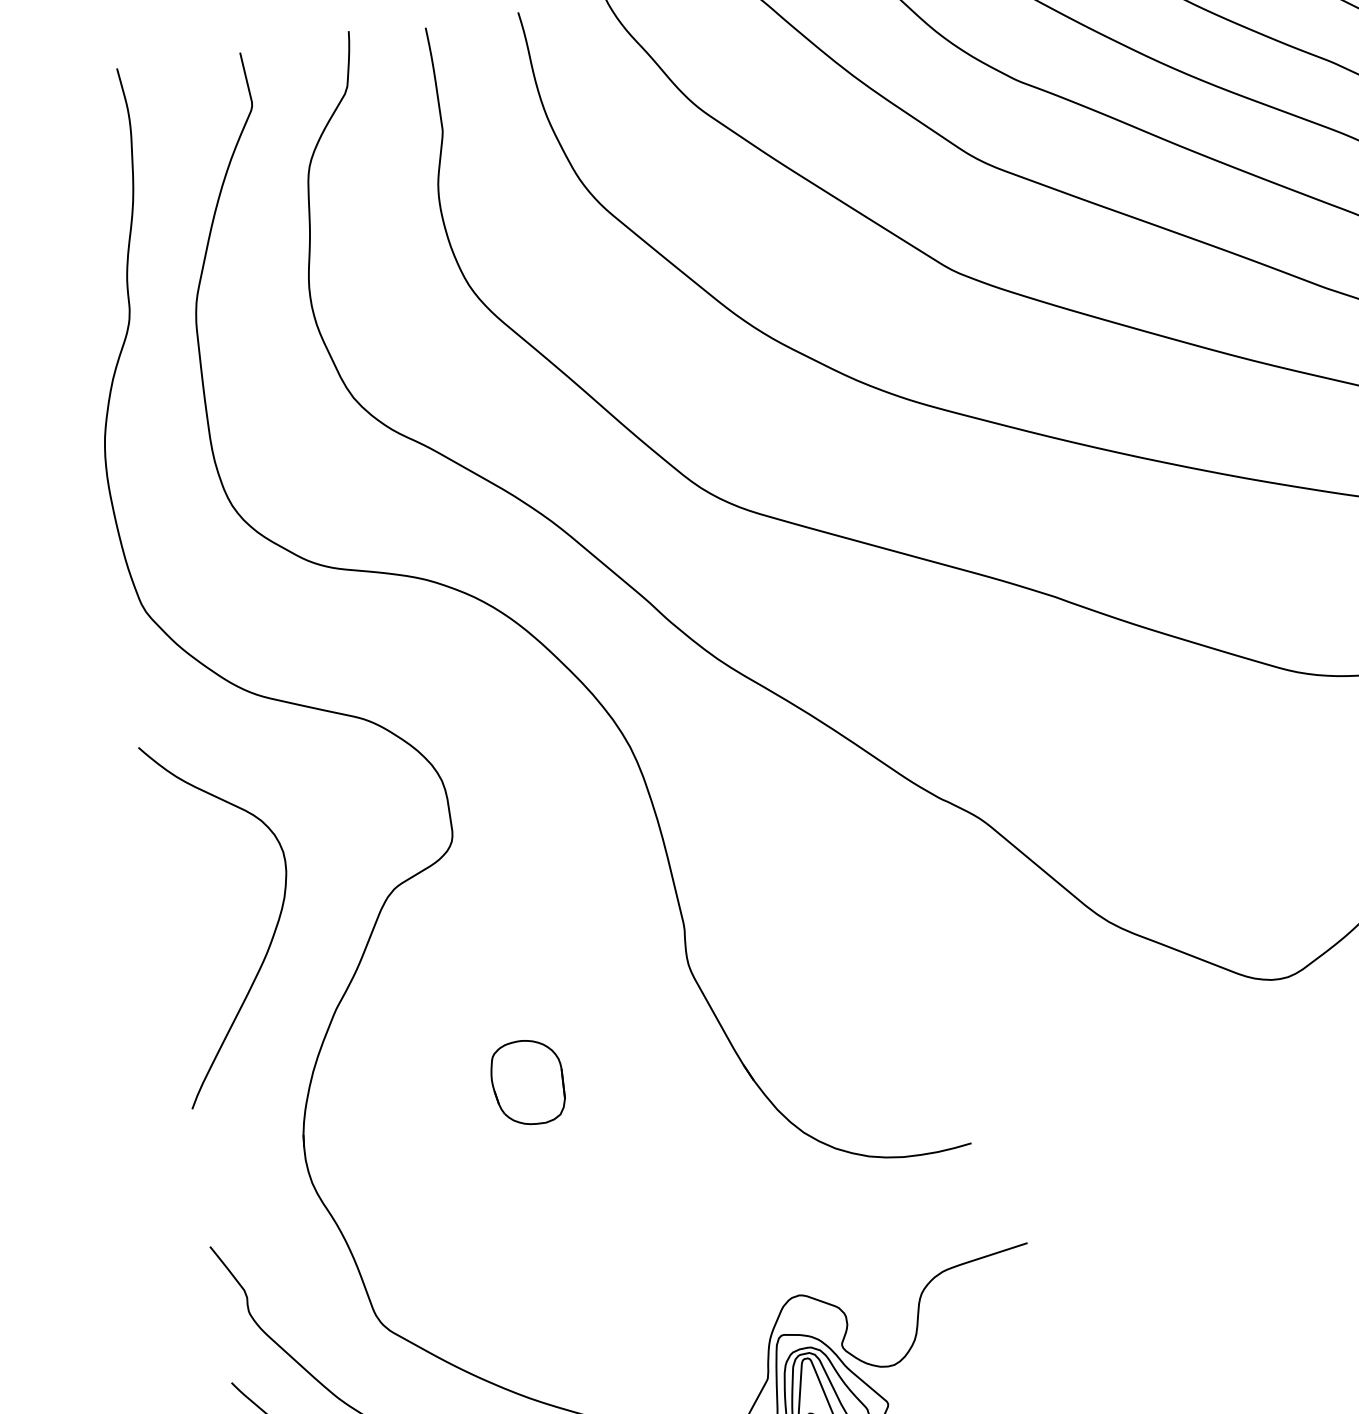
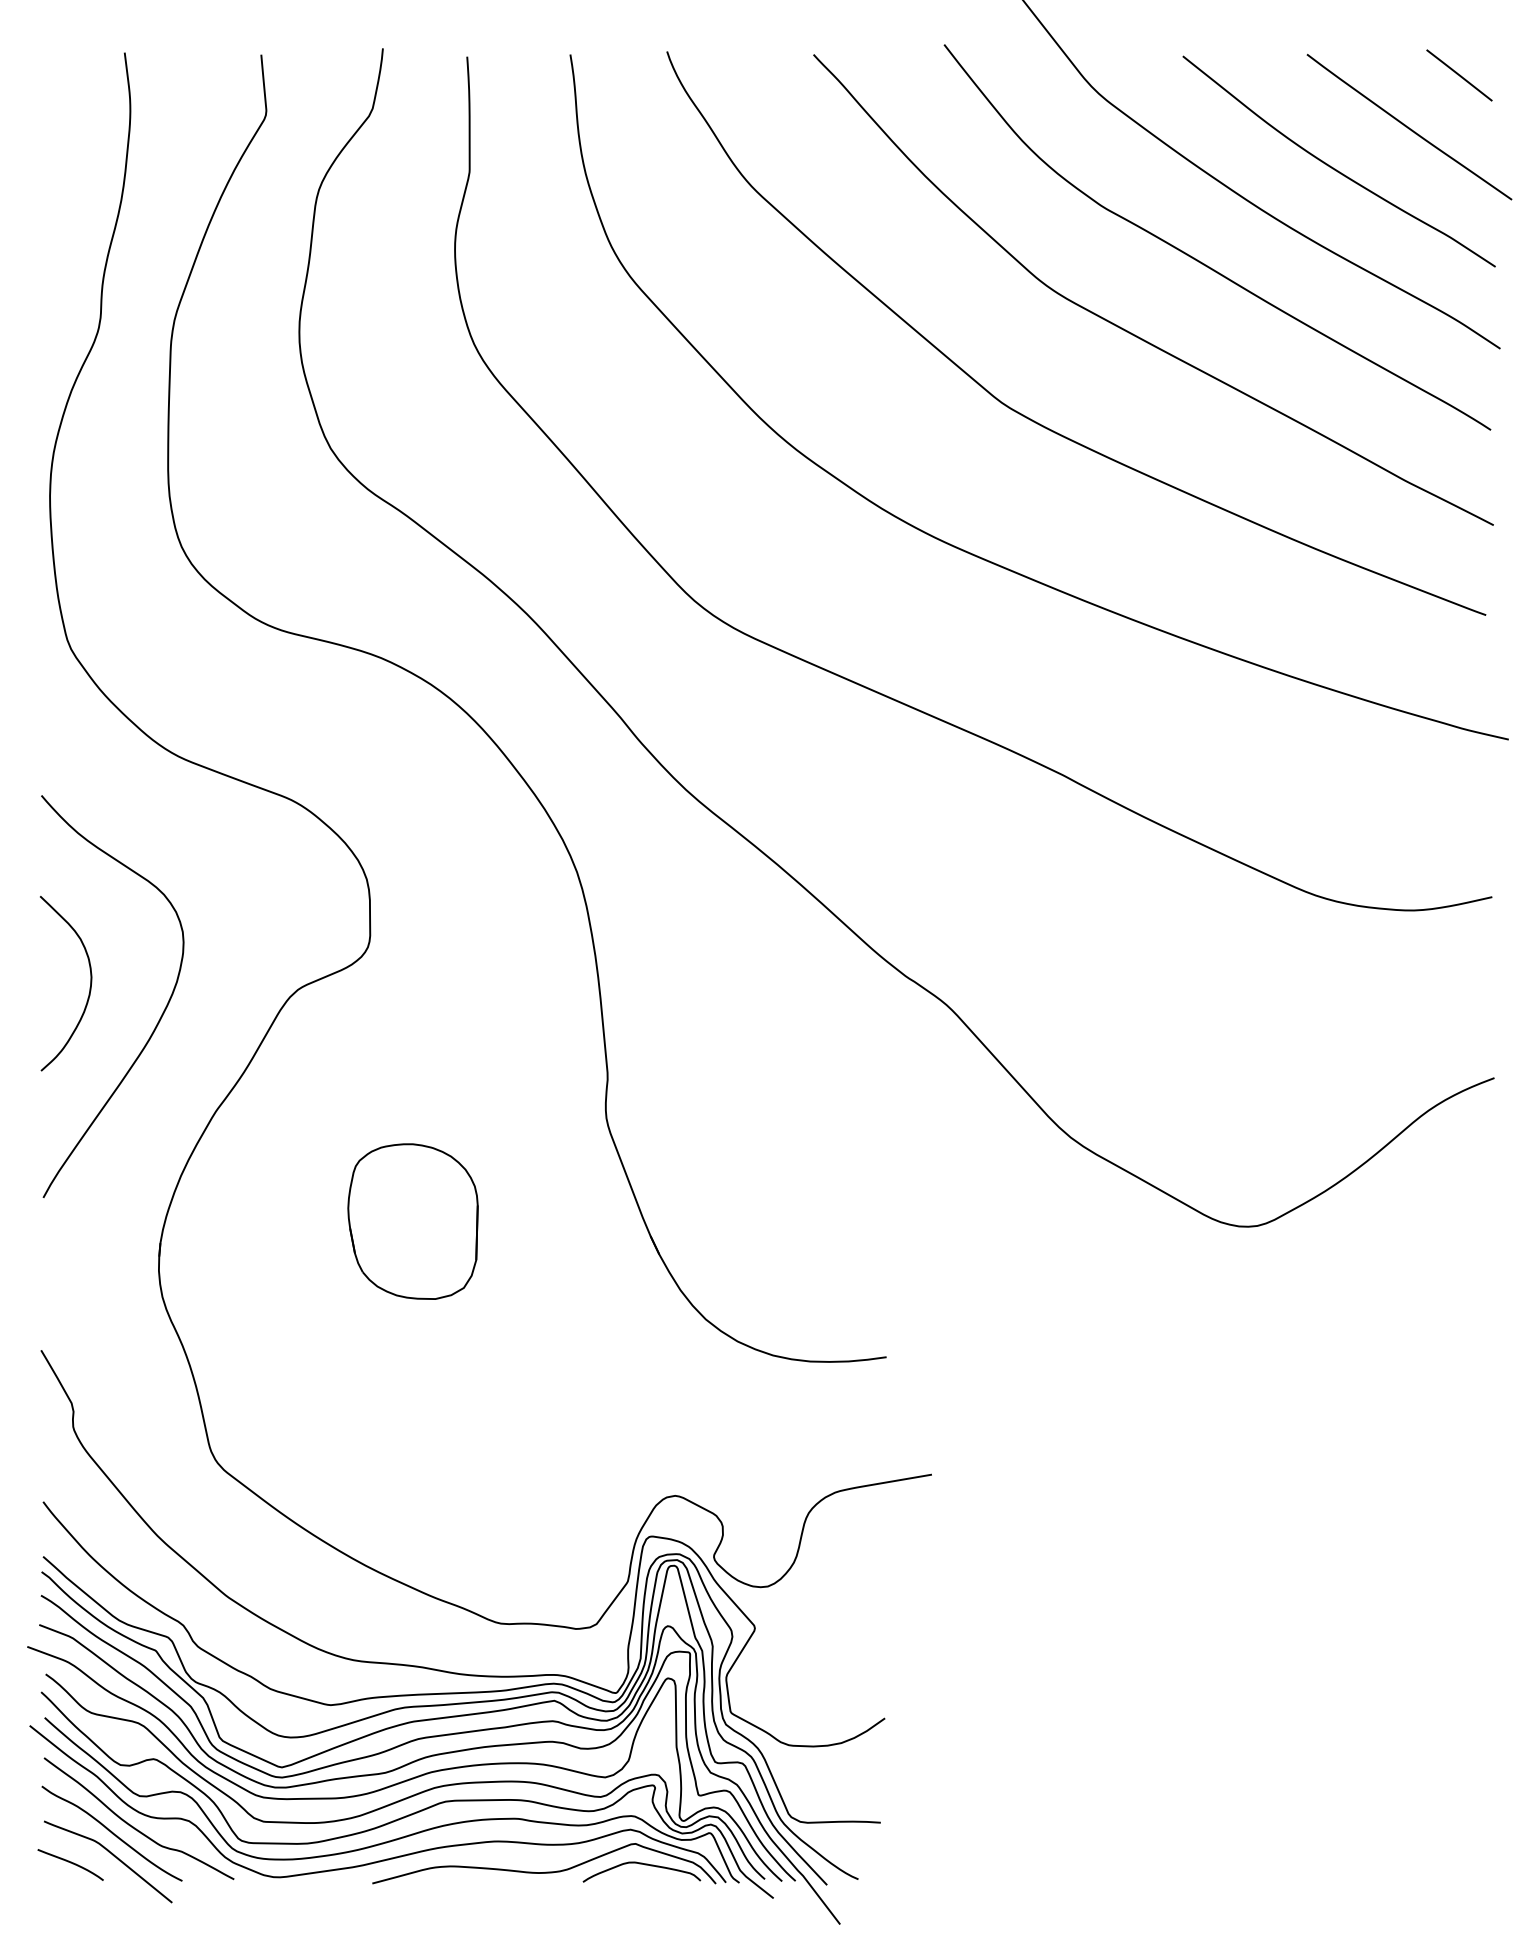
curve: (206, 914) -> (89, 987), added
part: (527, 1082) -> (412, 1221), size x1.67

